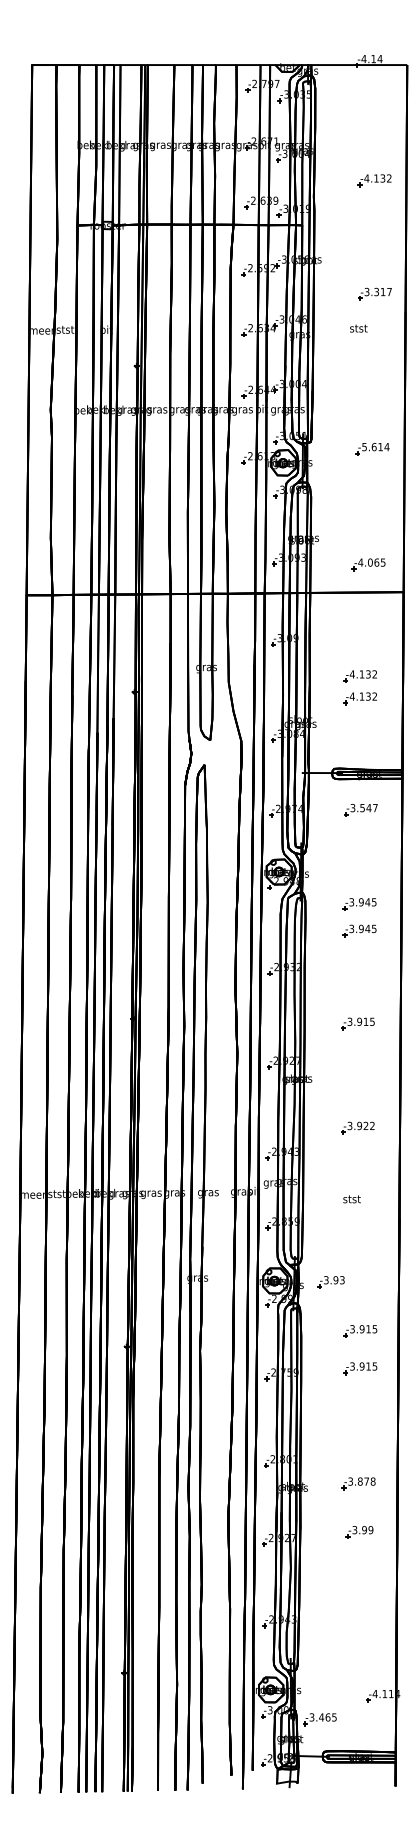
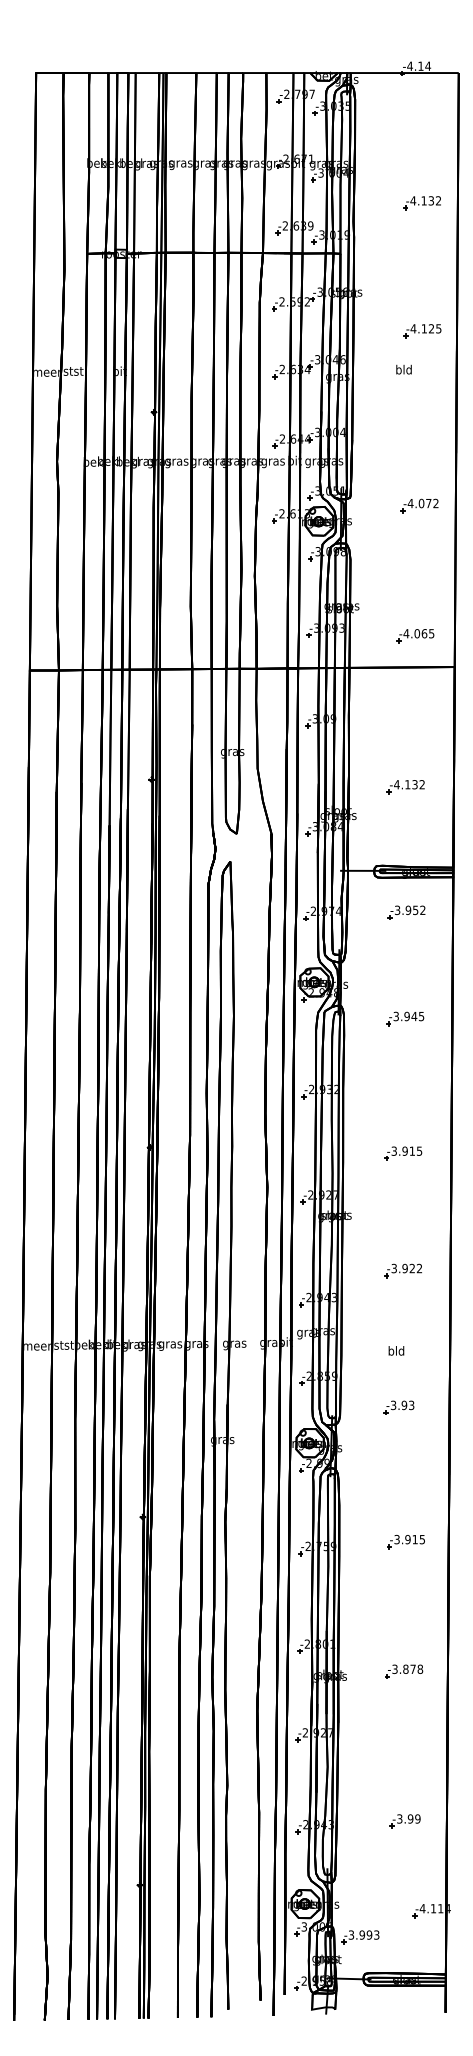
text: (377, 291) -> (425, 328), -3.317 -> -4.125
text: (358, 328) -> (403, 369), stst -> bld
text: (375, 447) -> (422, 503), -5.614 -> -4.072
part: (359, 676) -> (405, 762), removed
text: (368, 808) -> (415, 910), -3.547 -> -3.952
part: (359, 930) -> (405, 1048), removed
text: (351, 1198) -> (396, 1350), stst -> bld
part: (330, 1282) -> (398, 1407), moved
part: (359, 1331) -> (405, 1500), removed
part: (359, 1532) -> (404, 1821), moved
text: (328, 1716) -> (369, 1934), -3.465 -> -3.993

